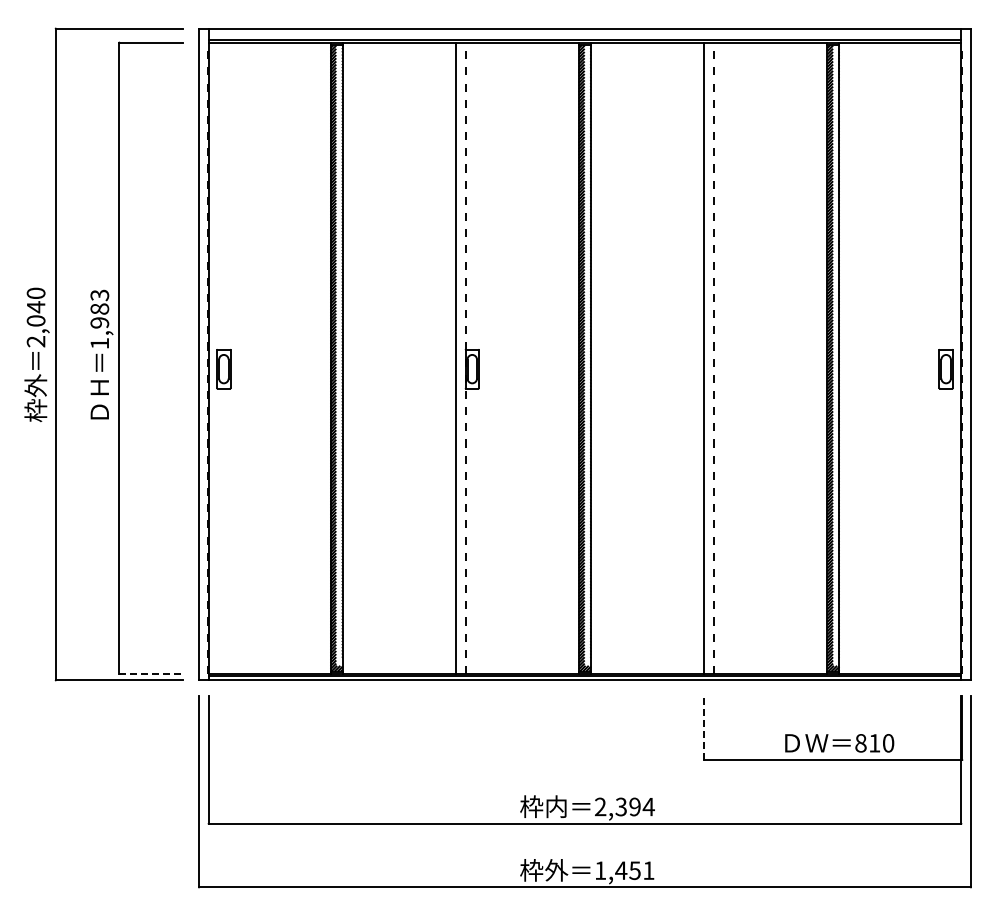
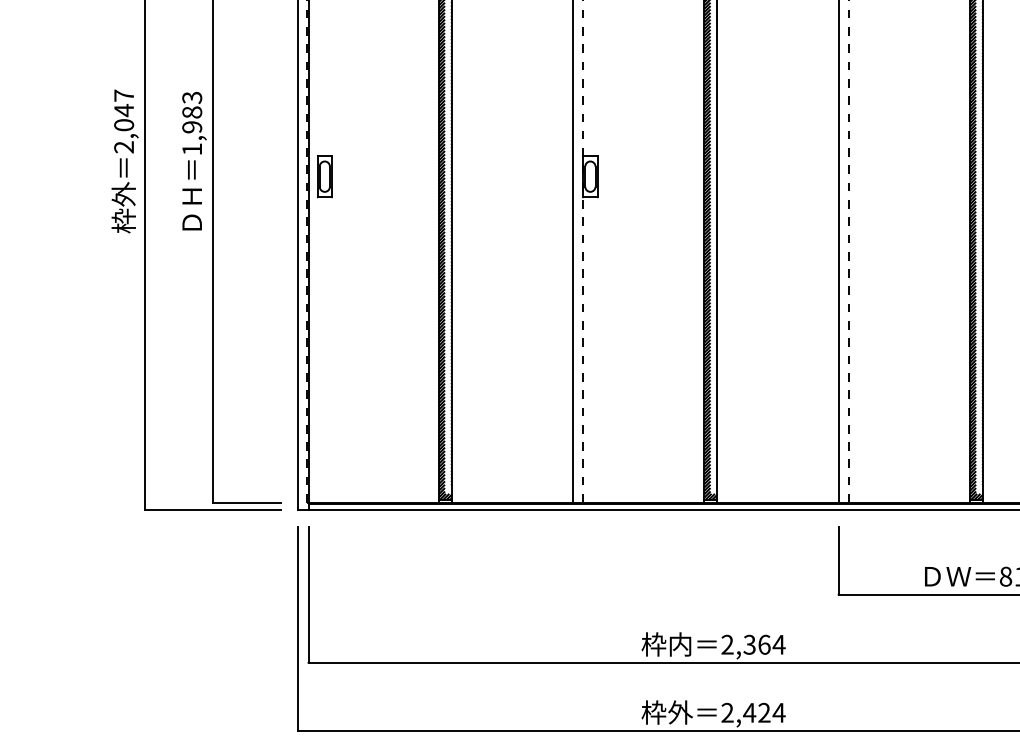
text: (35, 292) -> (123, 94), 2,040 -> 2,047
line: (151, 674) -> (247, 503), dashed -> solid
line: (704, 728) -> (838, 560), dashed -> solid
text: (634, 806) -> (763, 644), 2,394 -> 2,364
text: (624, 870) -> (753, 712), 1,451 -> 2,424

